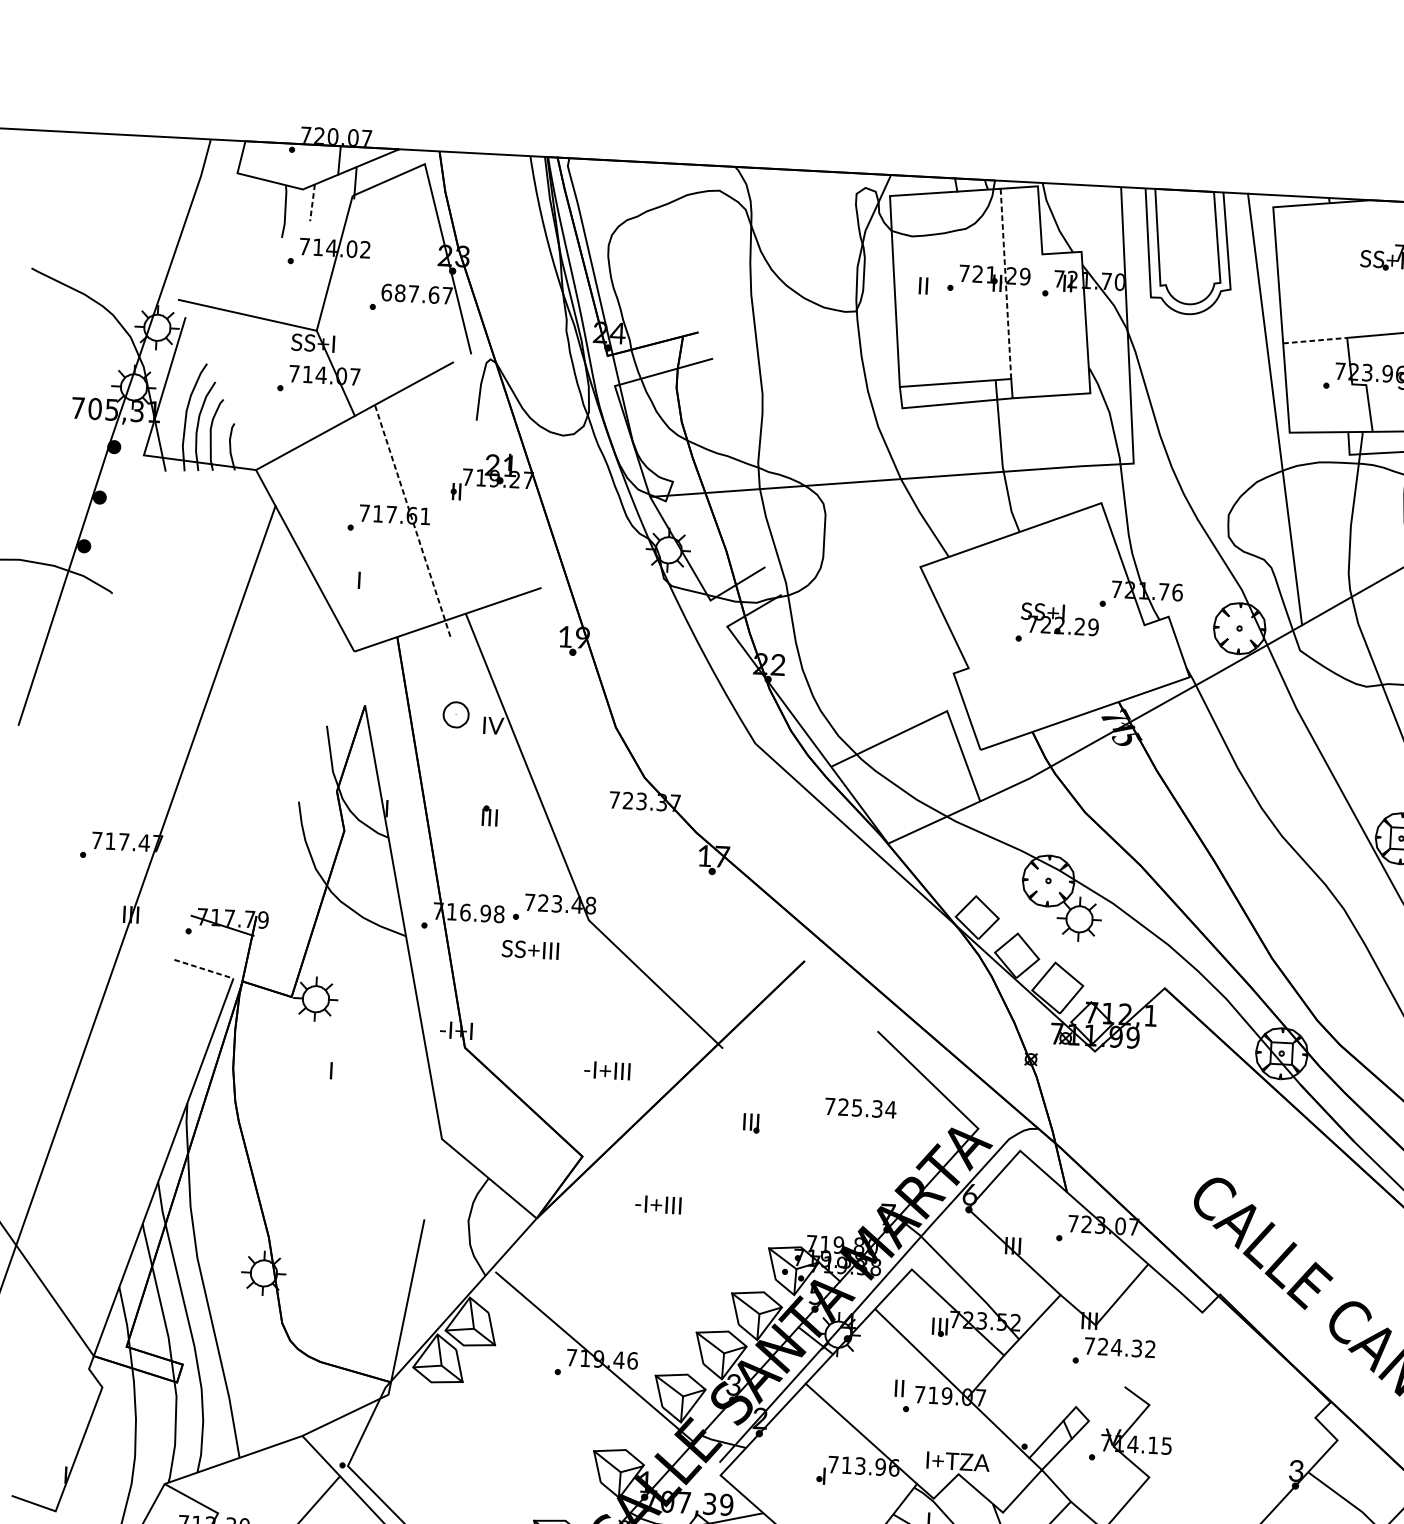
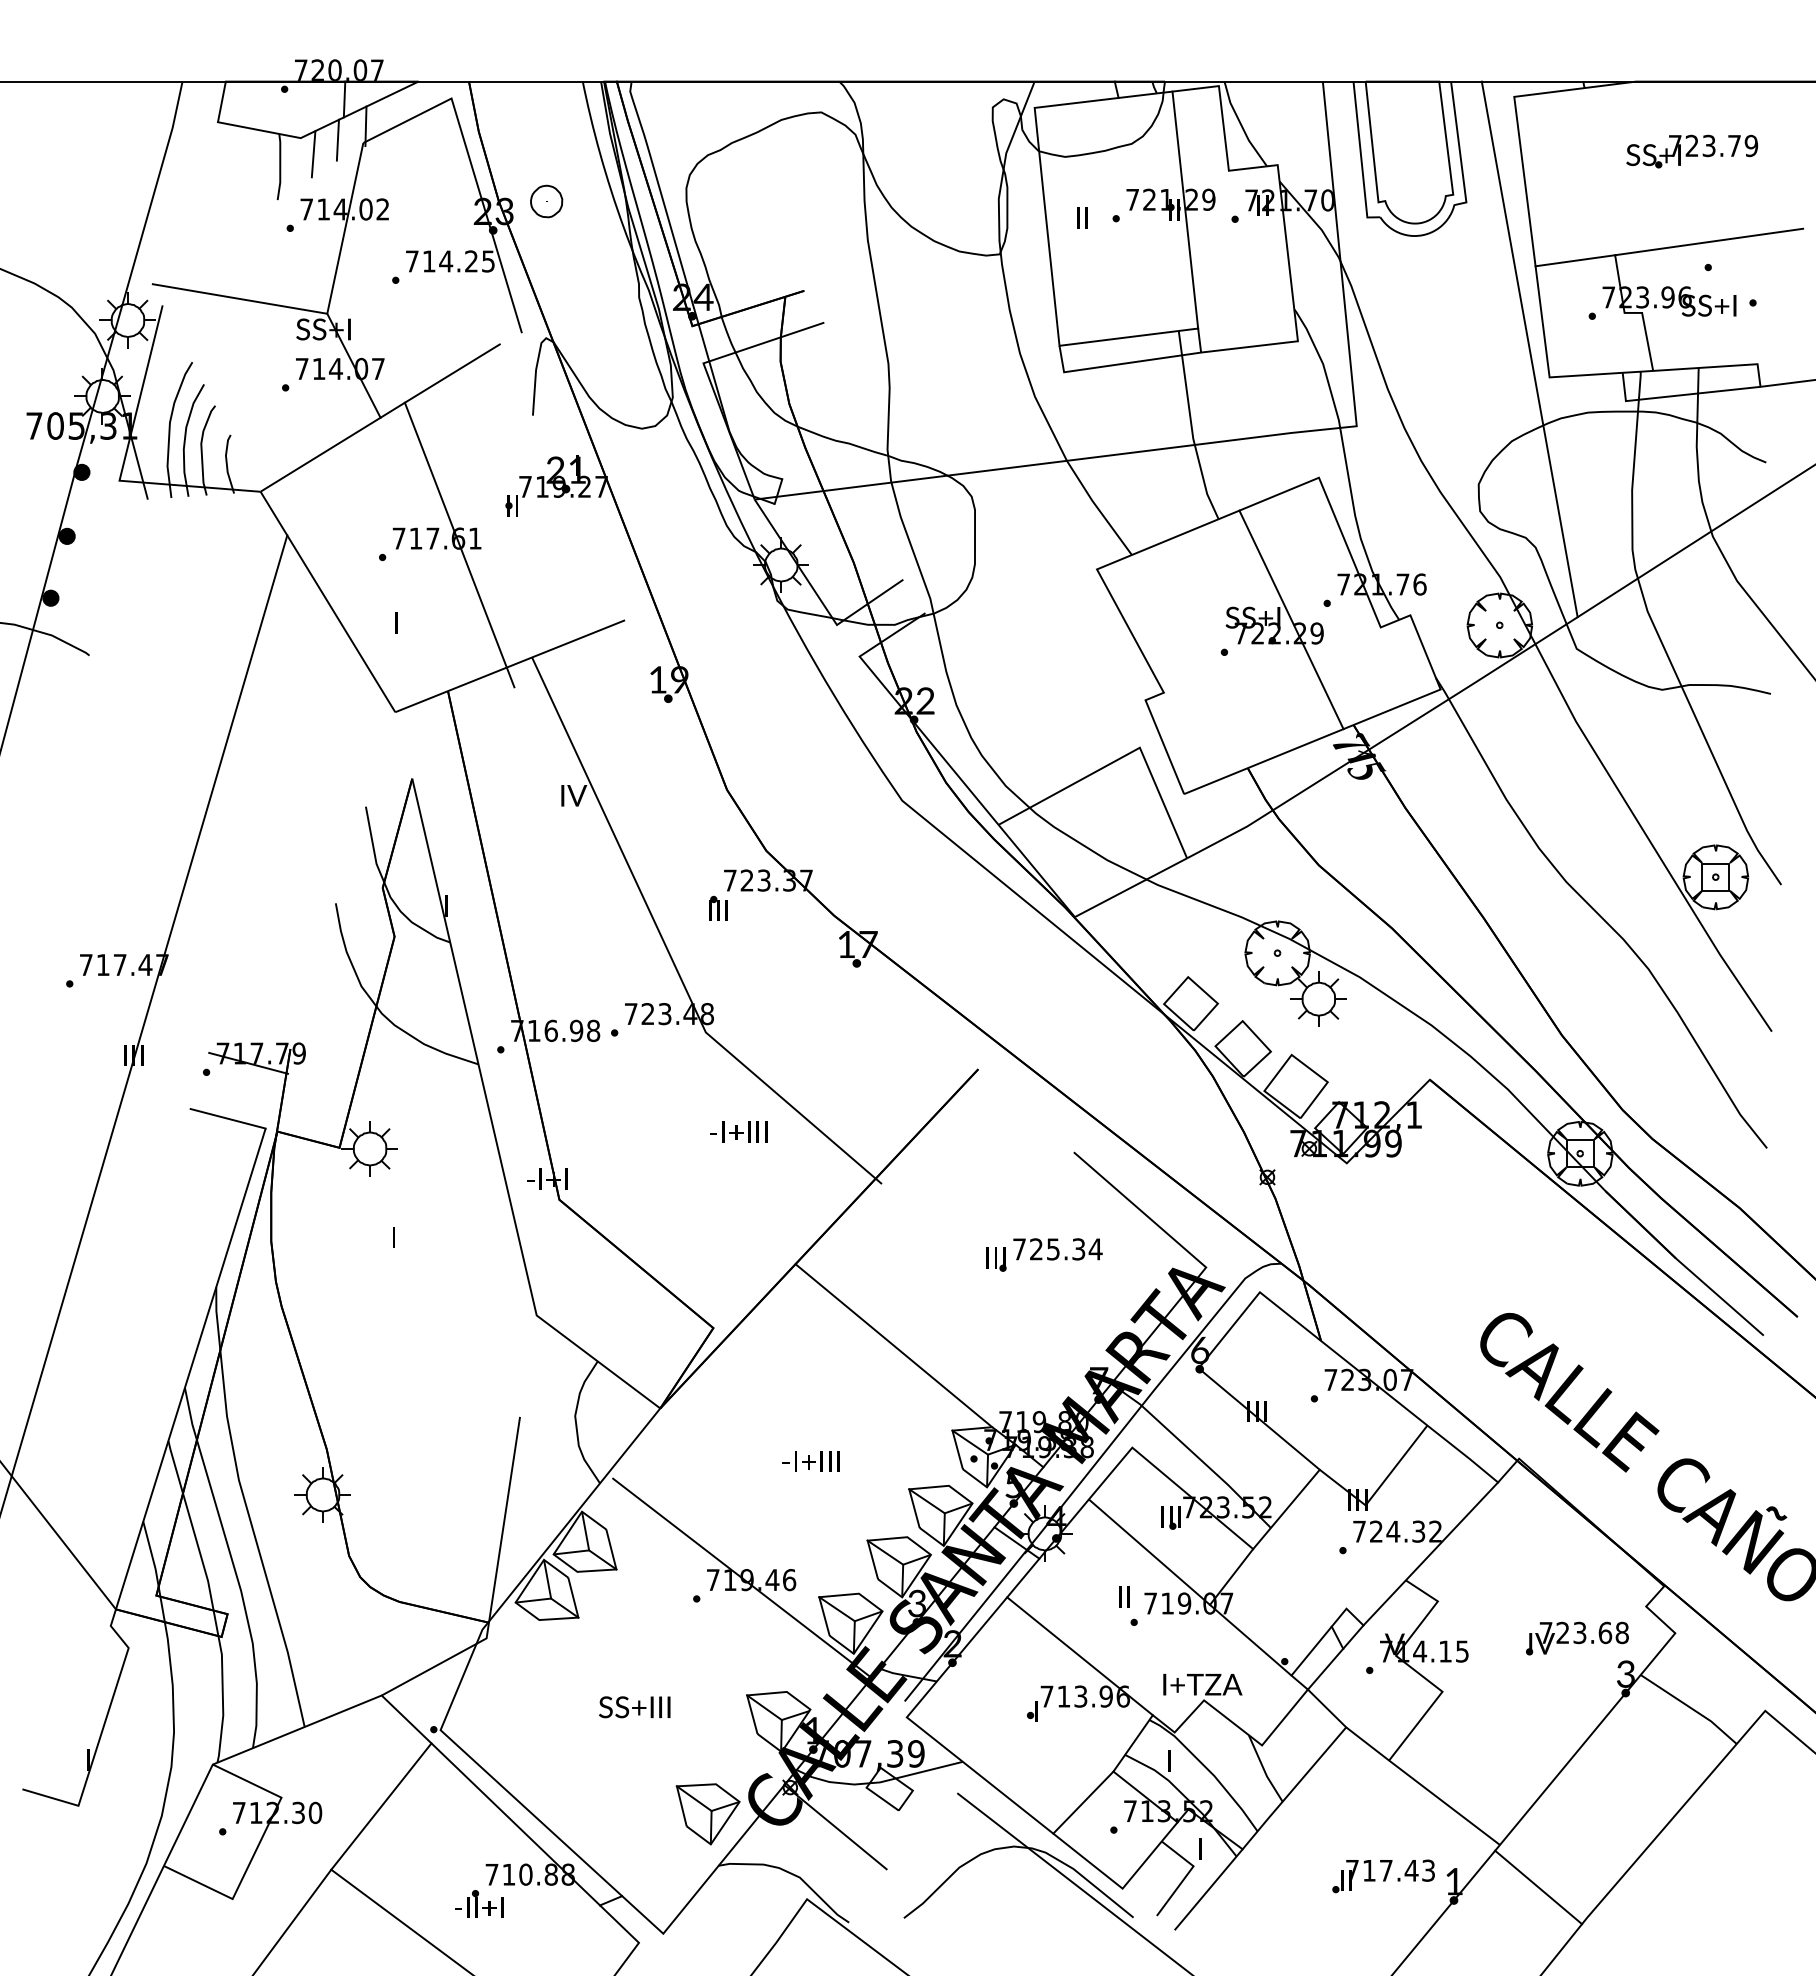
line: (332, 192) -> (337, 139), added
line: (312, 203) -> (313, 154), dashed -> solid
line: (1006, 283) -> (1185, 209), dashed -> solid
text: (416, 294) -> (449, 261), 687.67 -> 714.25
line: (1315, 340) -> (1575, 260), dashed -> solid
line: (412, 520) -> (459, 544), dashed -> solid
line: (1073, 615) -> (1291, 619), added
part: (456, 714) -> (546, 201), moved
part: (490, 815) -> (718, 907), moved
text: (530, 950) -> (634, 1707), moved
line: (204, 968) -> (228, 1118), dashed -> solid
text: (607, 1070) -> (738, 1131), moved
part: (751, 1123) -> (996, 1259), moved
line: (725, 1177) -> (893, 1345), added
text: (657, 1204) -> (810, 1461), moved
line: (1145, 1366) -> (1430, 1553), added
part: (1259, 1440) -> (1577, 1638), added

